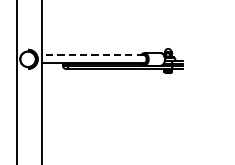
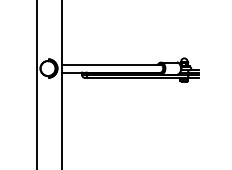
line: (92, 55) -> (110, 64), dashed -> solid

